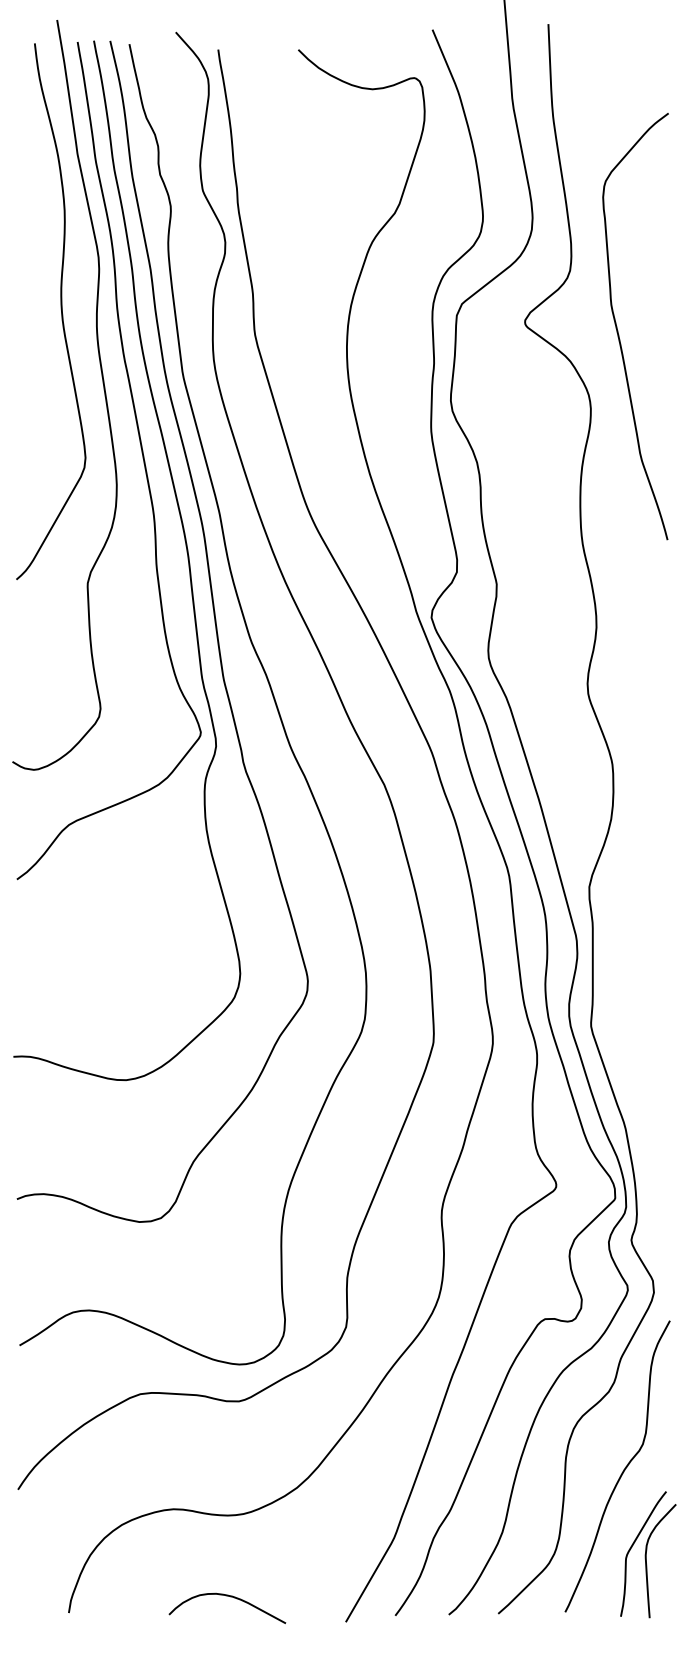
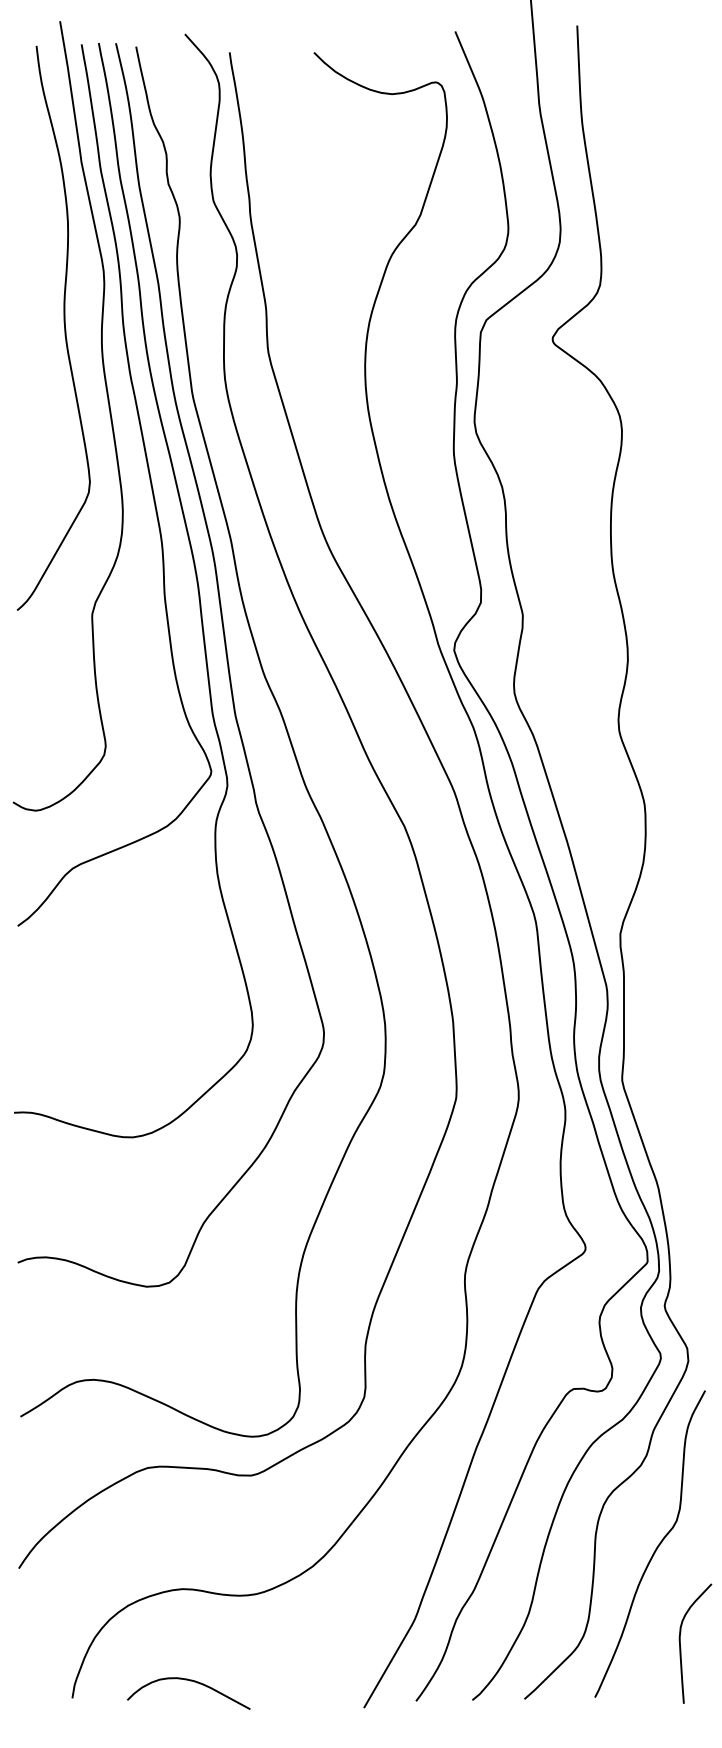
curve: (618, 330) -> (651, 348), removed
curve: (632, 1547) -> (665, 1629), removed
curve: (230, 1597) -> (192, 1682), moved

